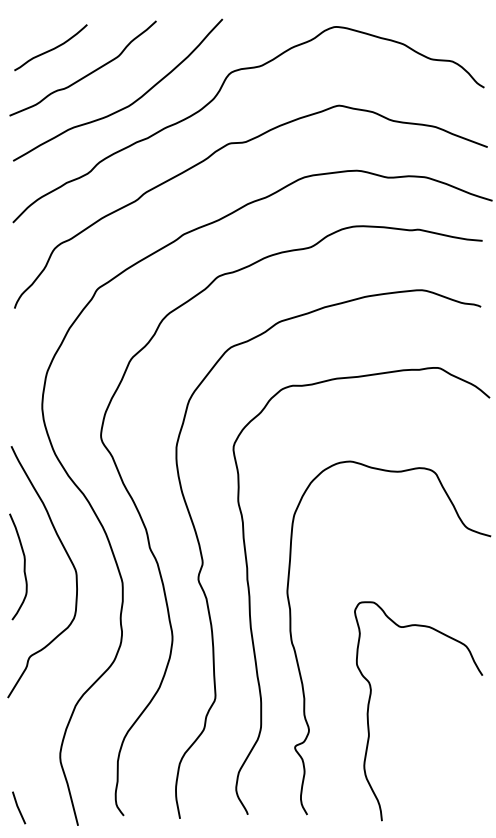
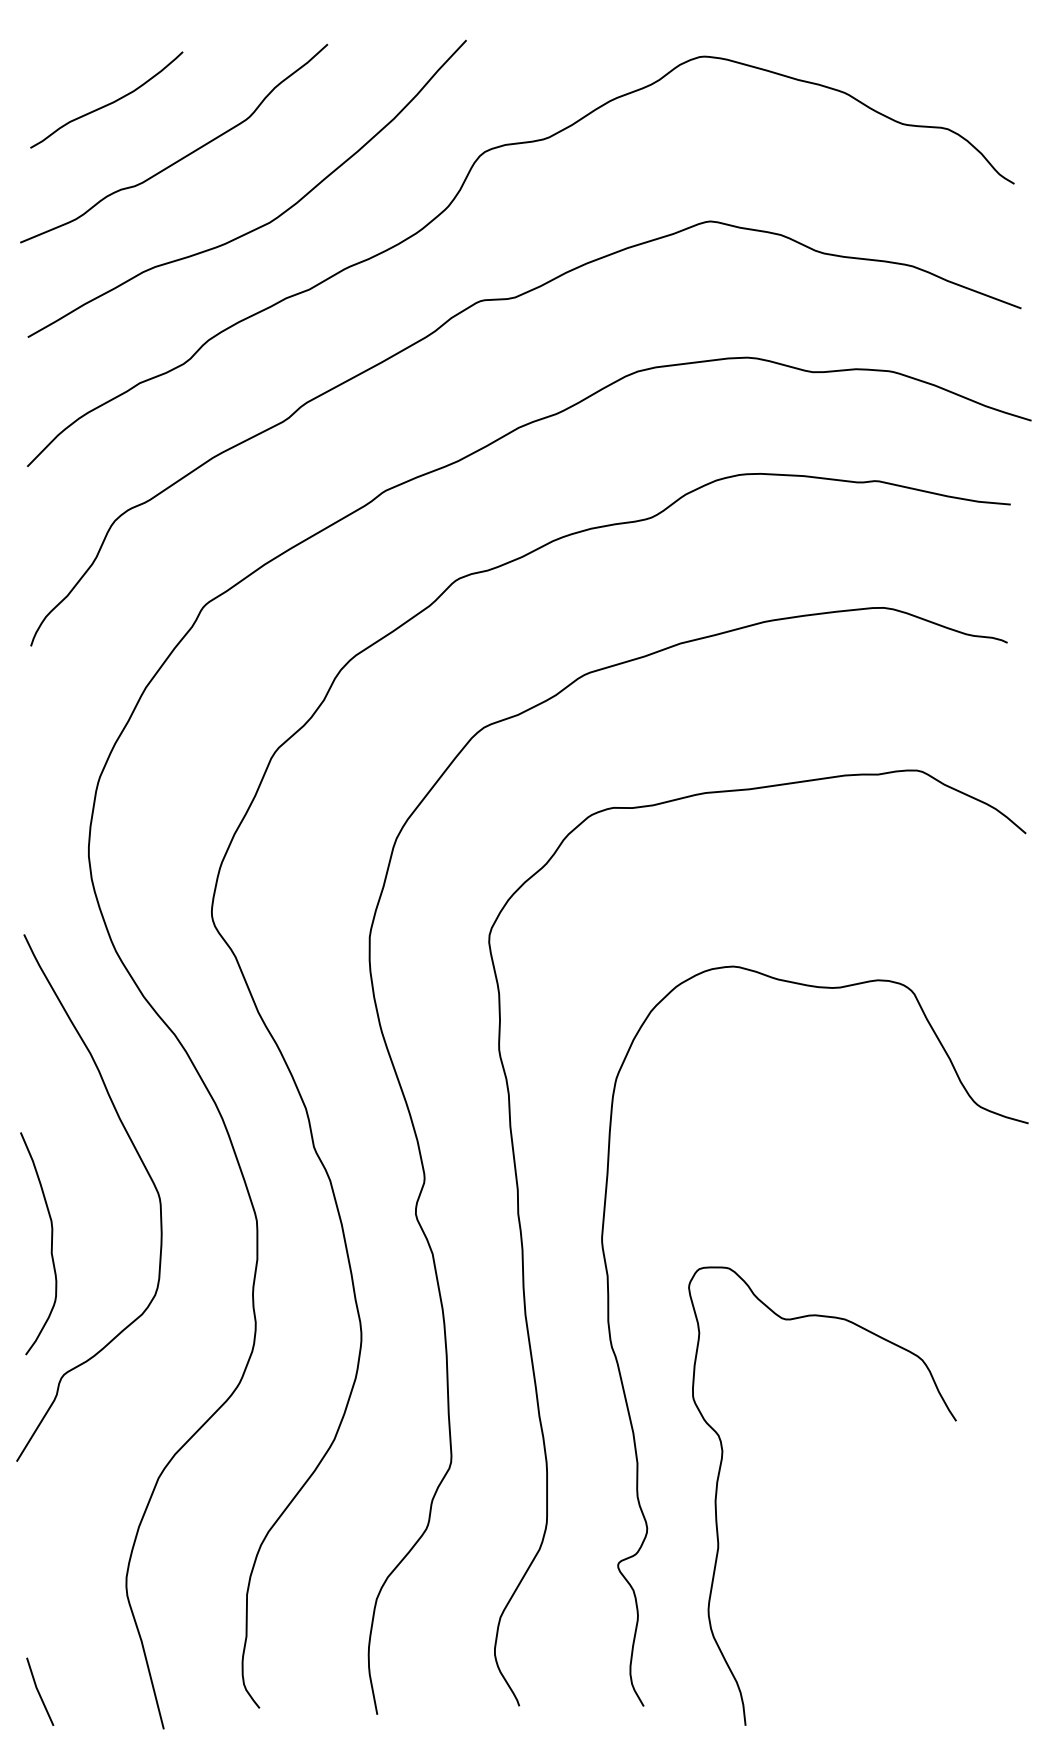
curve: (23, 566) -> (49, 1242), moved
curve: (369, 707) -> (719, 1487), moved

